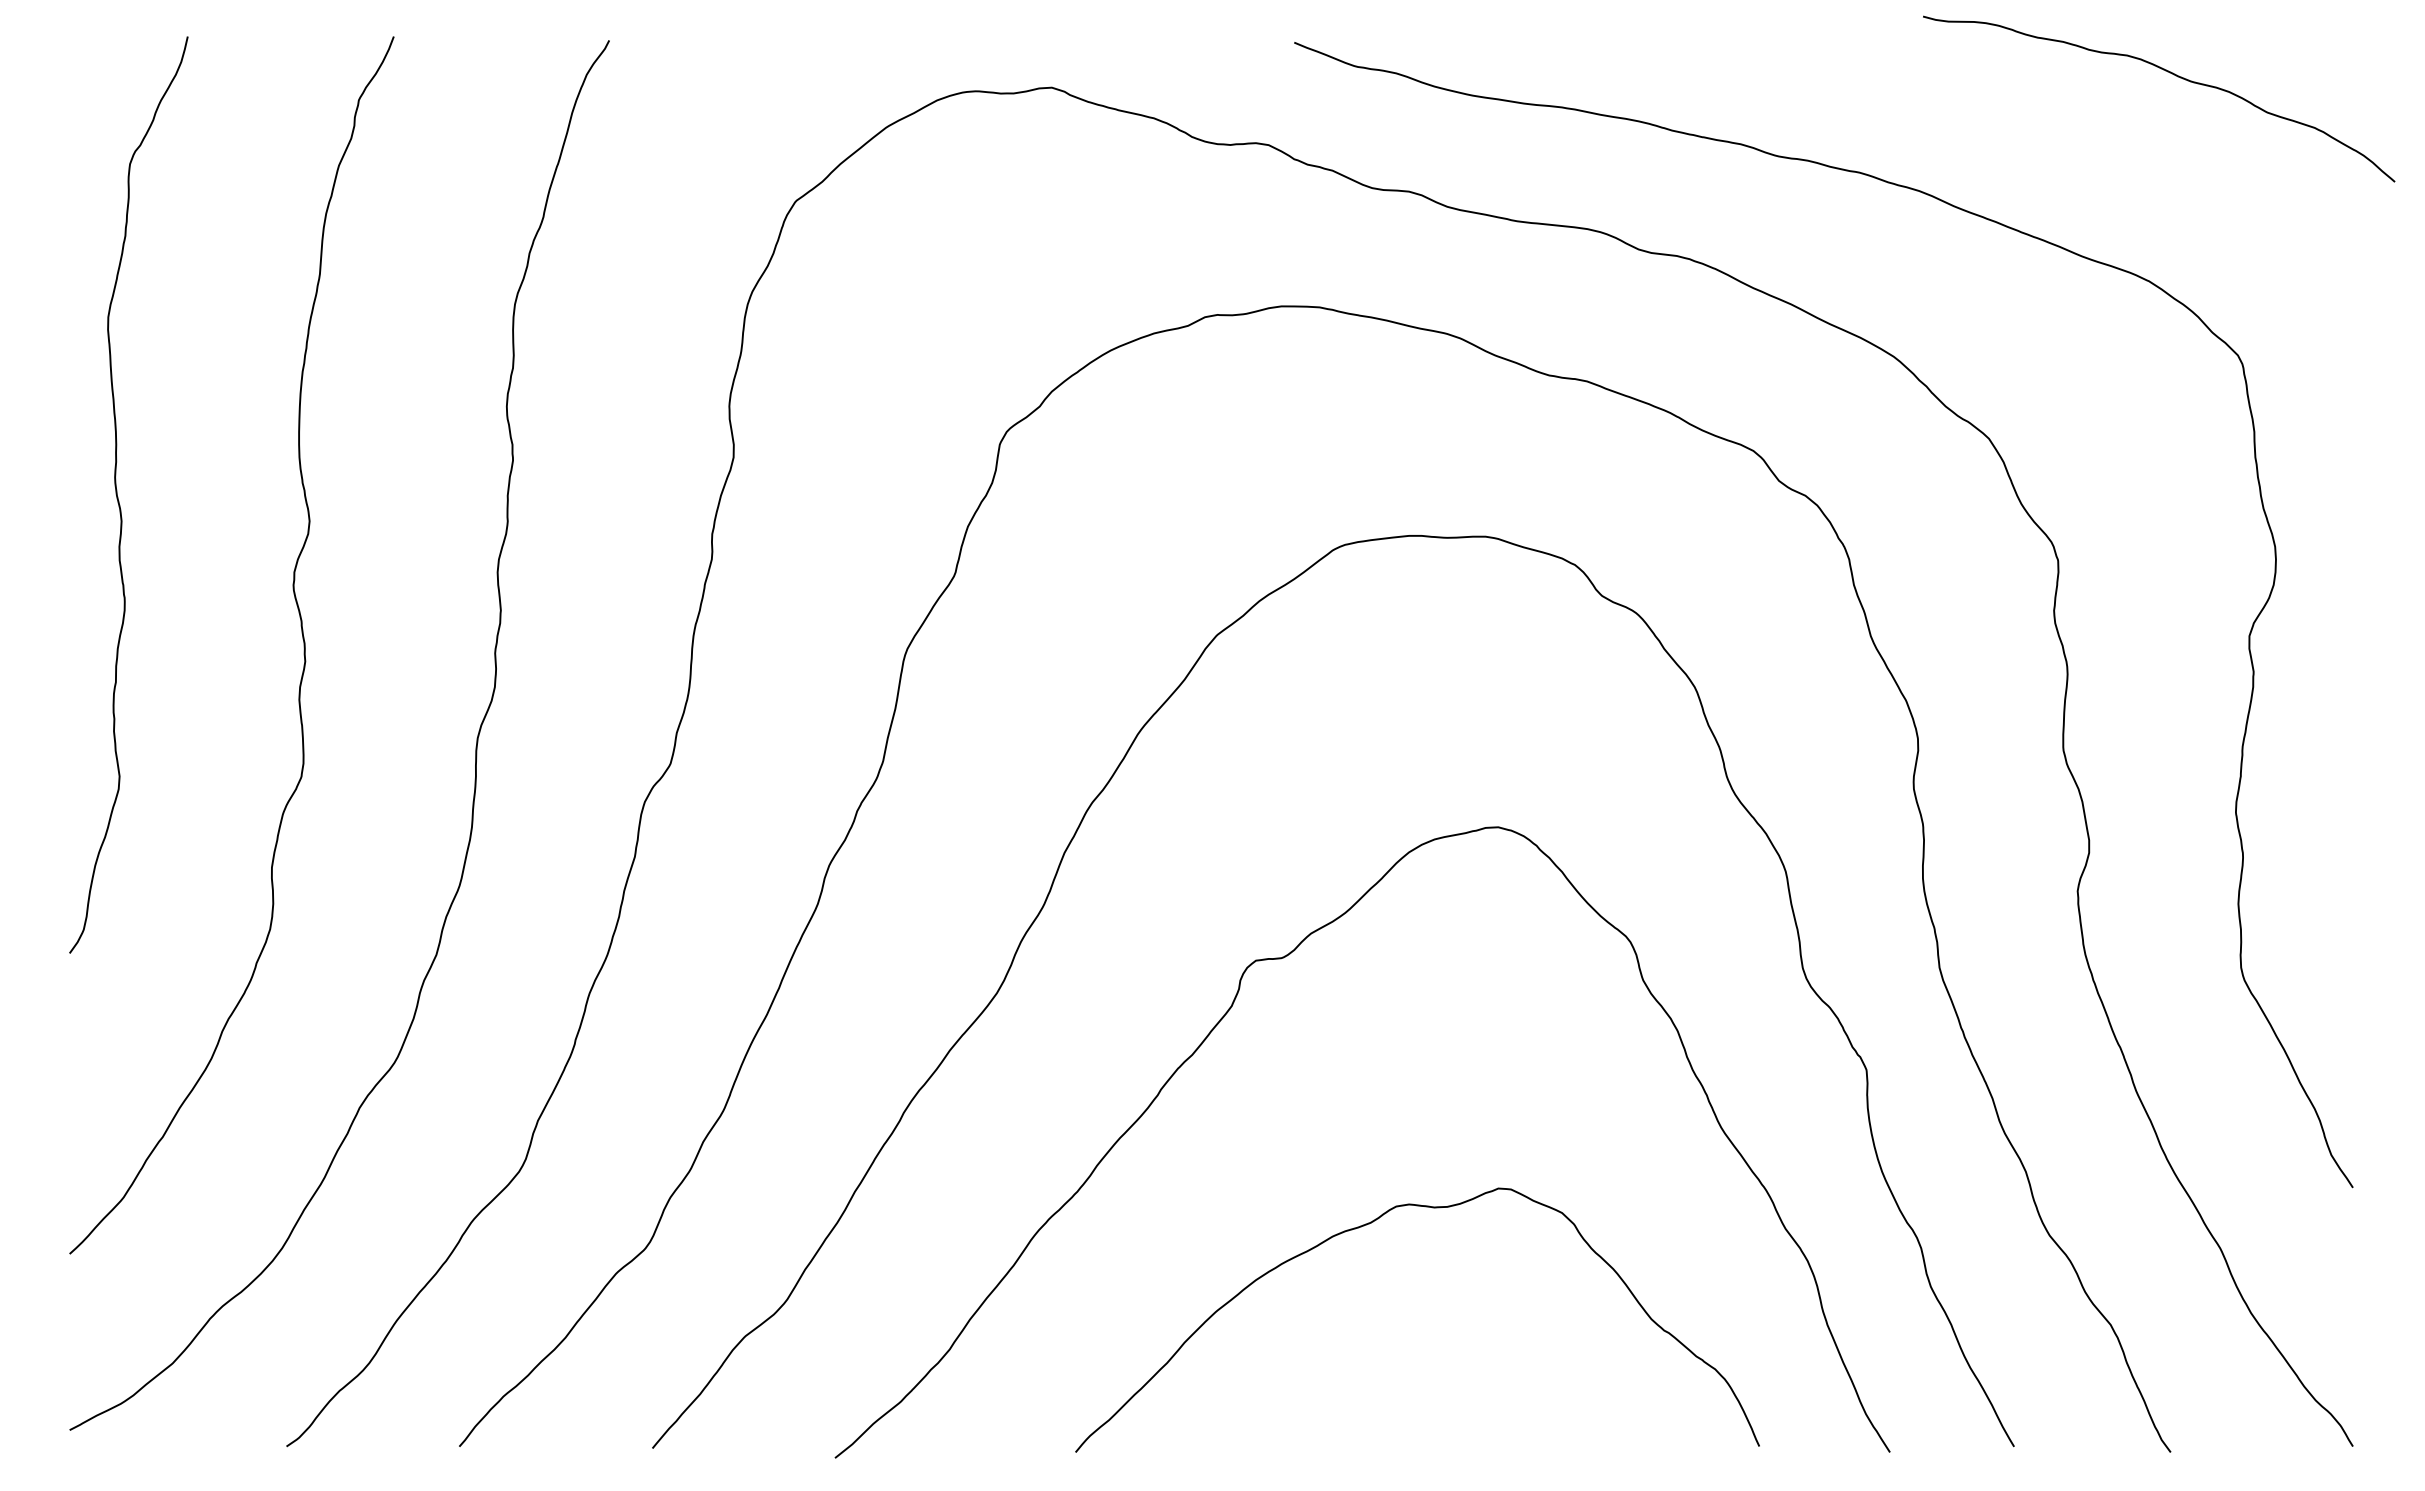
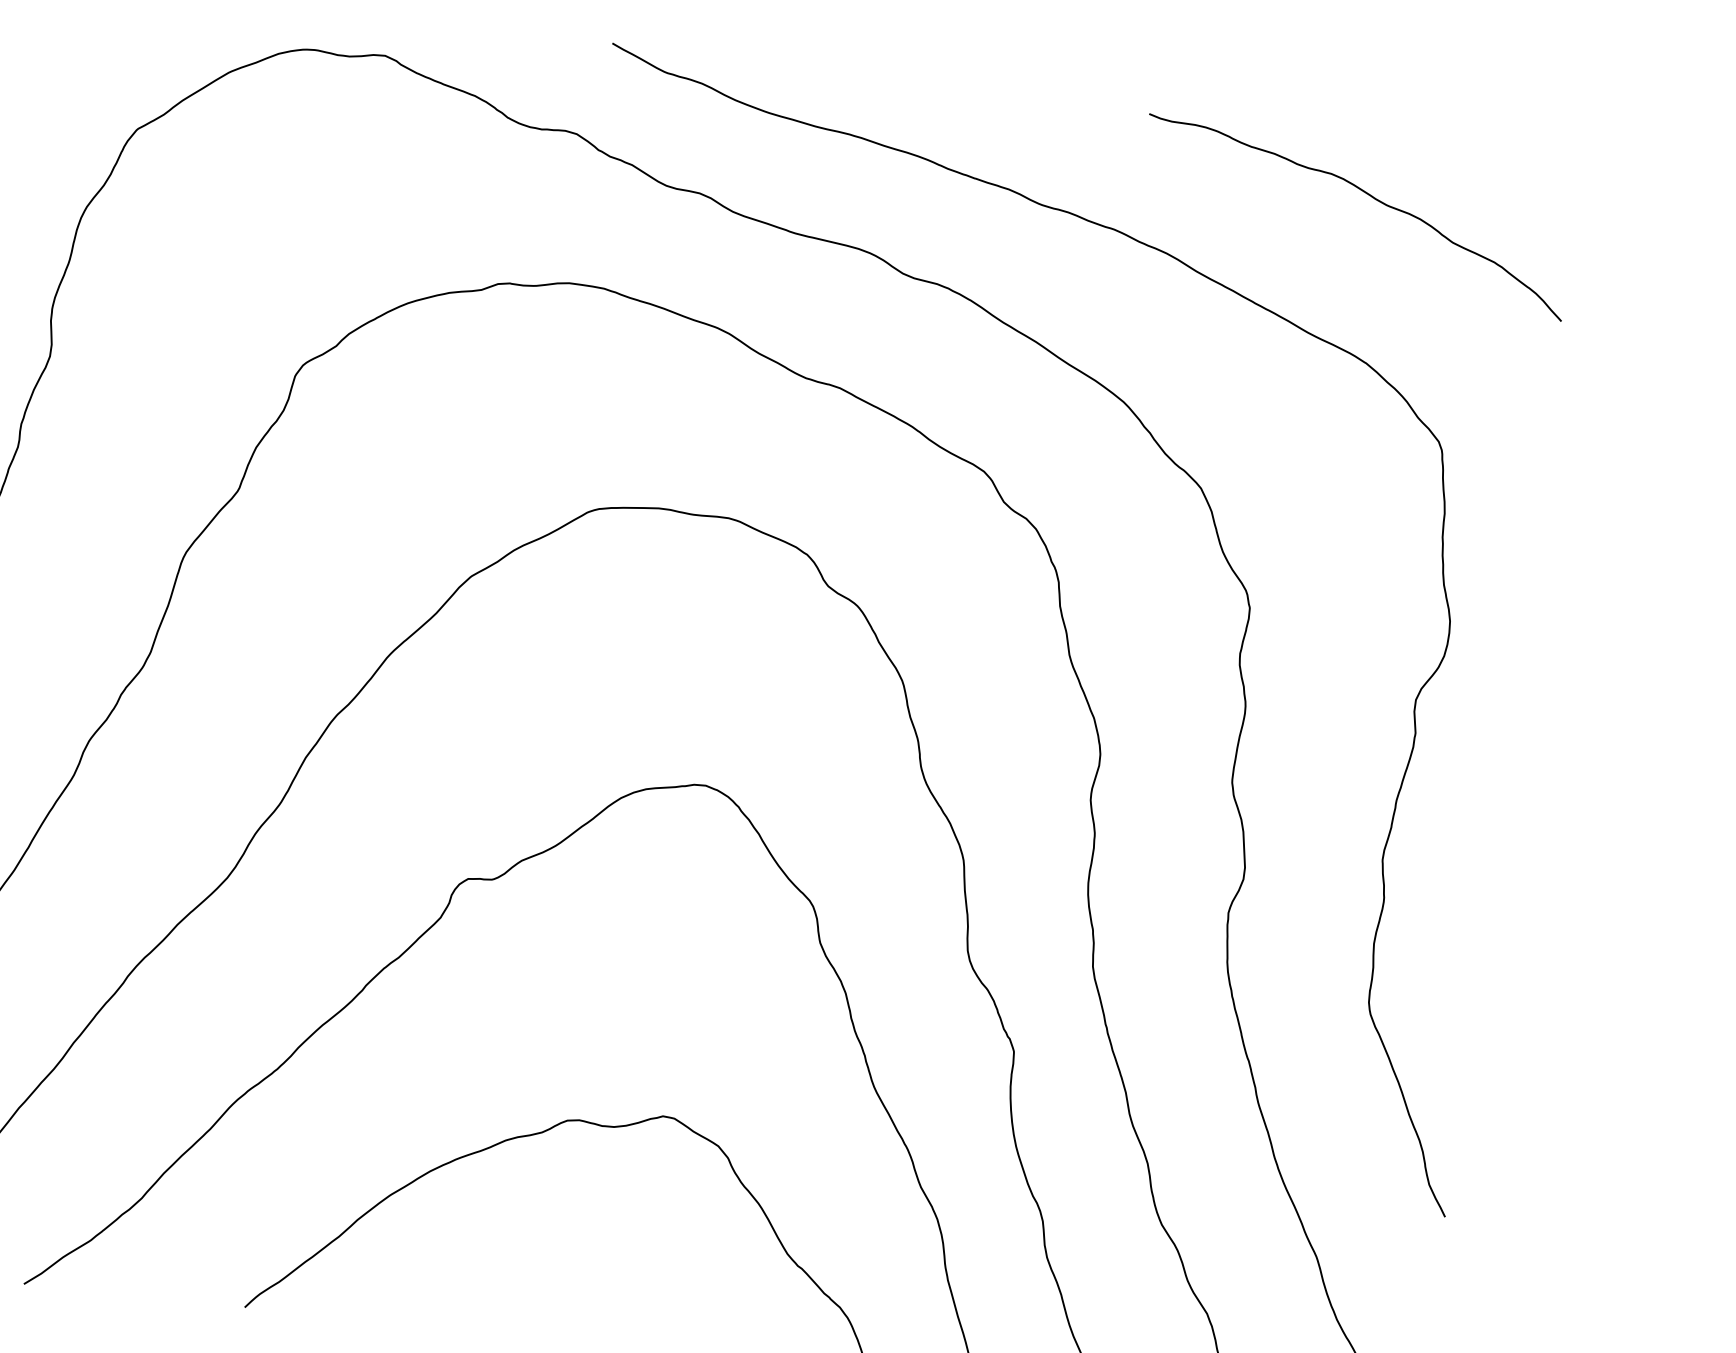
curve: (2169, 73) -> (1368, 195), moved

